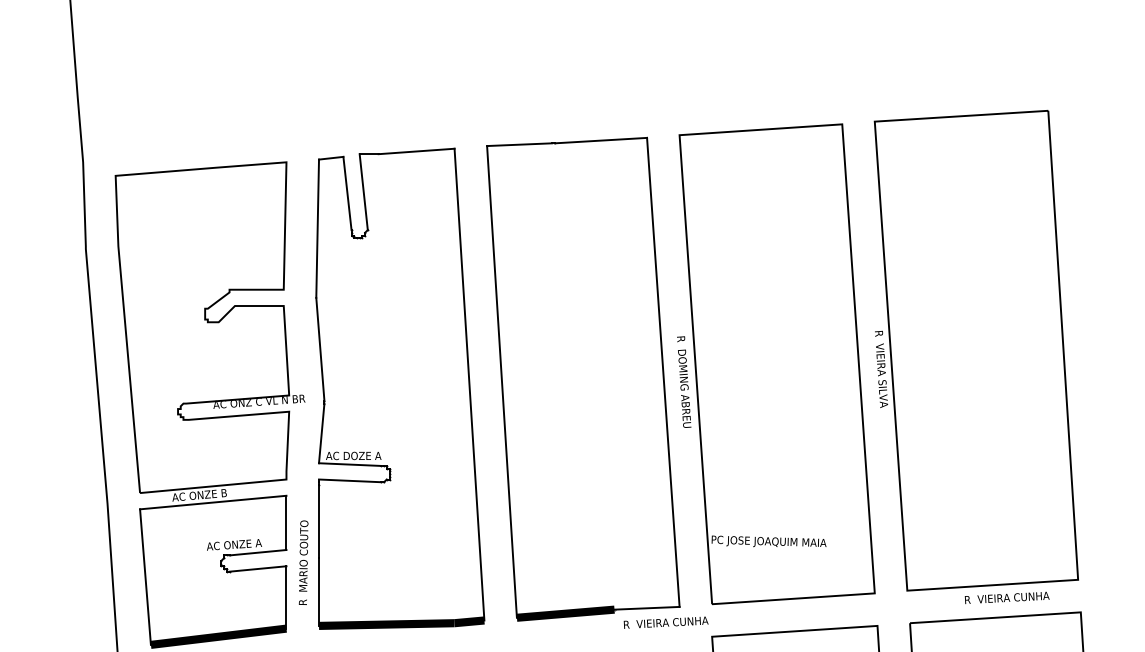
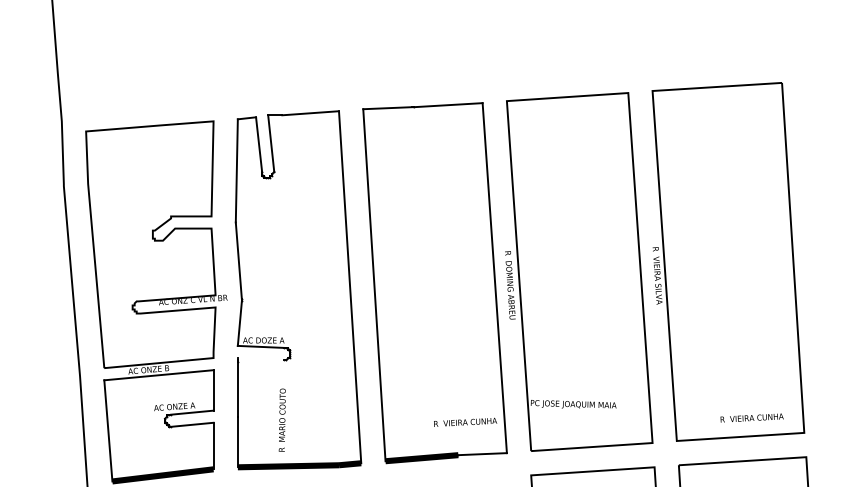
line: (350, 480) -> (261, 358), removed
text: (303, 562) -> (282, 419), moved
text: (1006, 597) -> (751, 417), moved
text: (665, 622) -> (465, 422), moved

